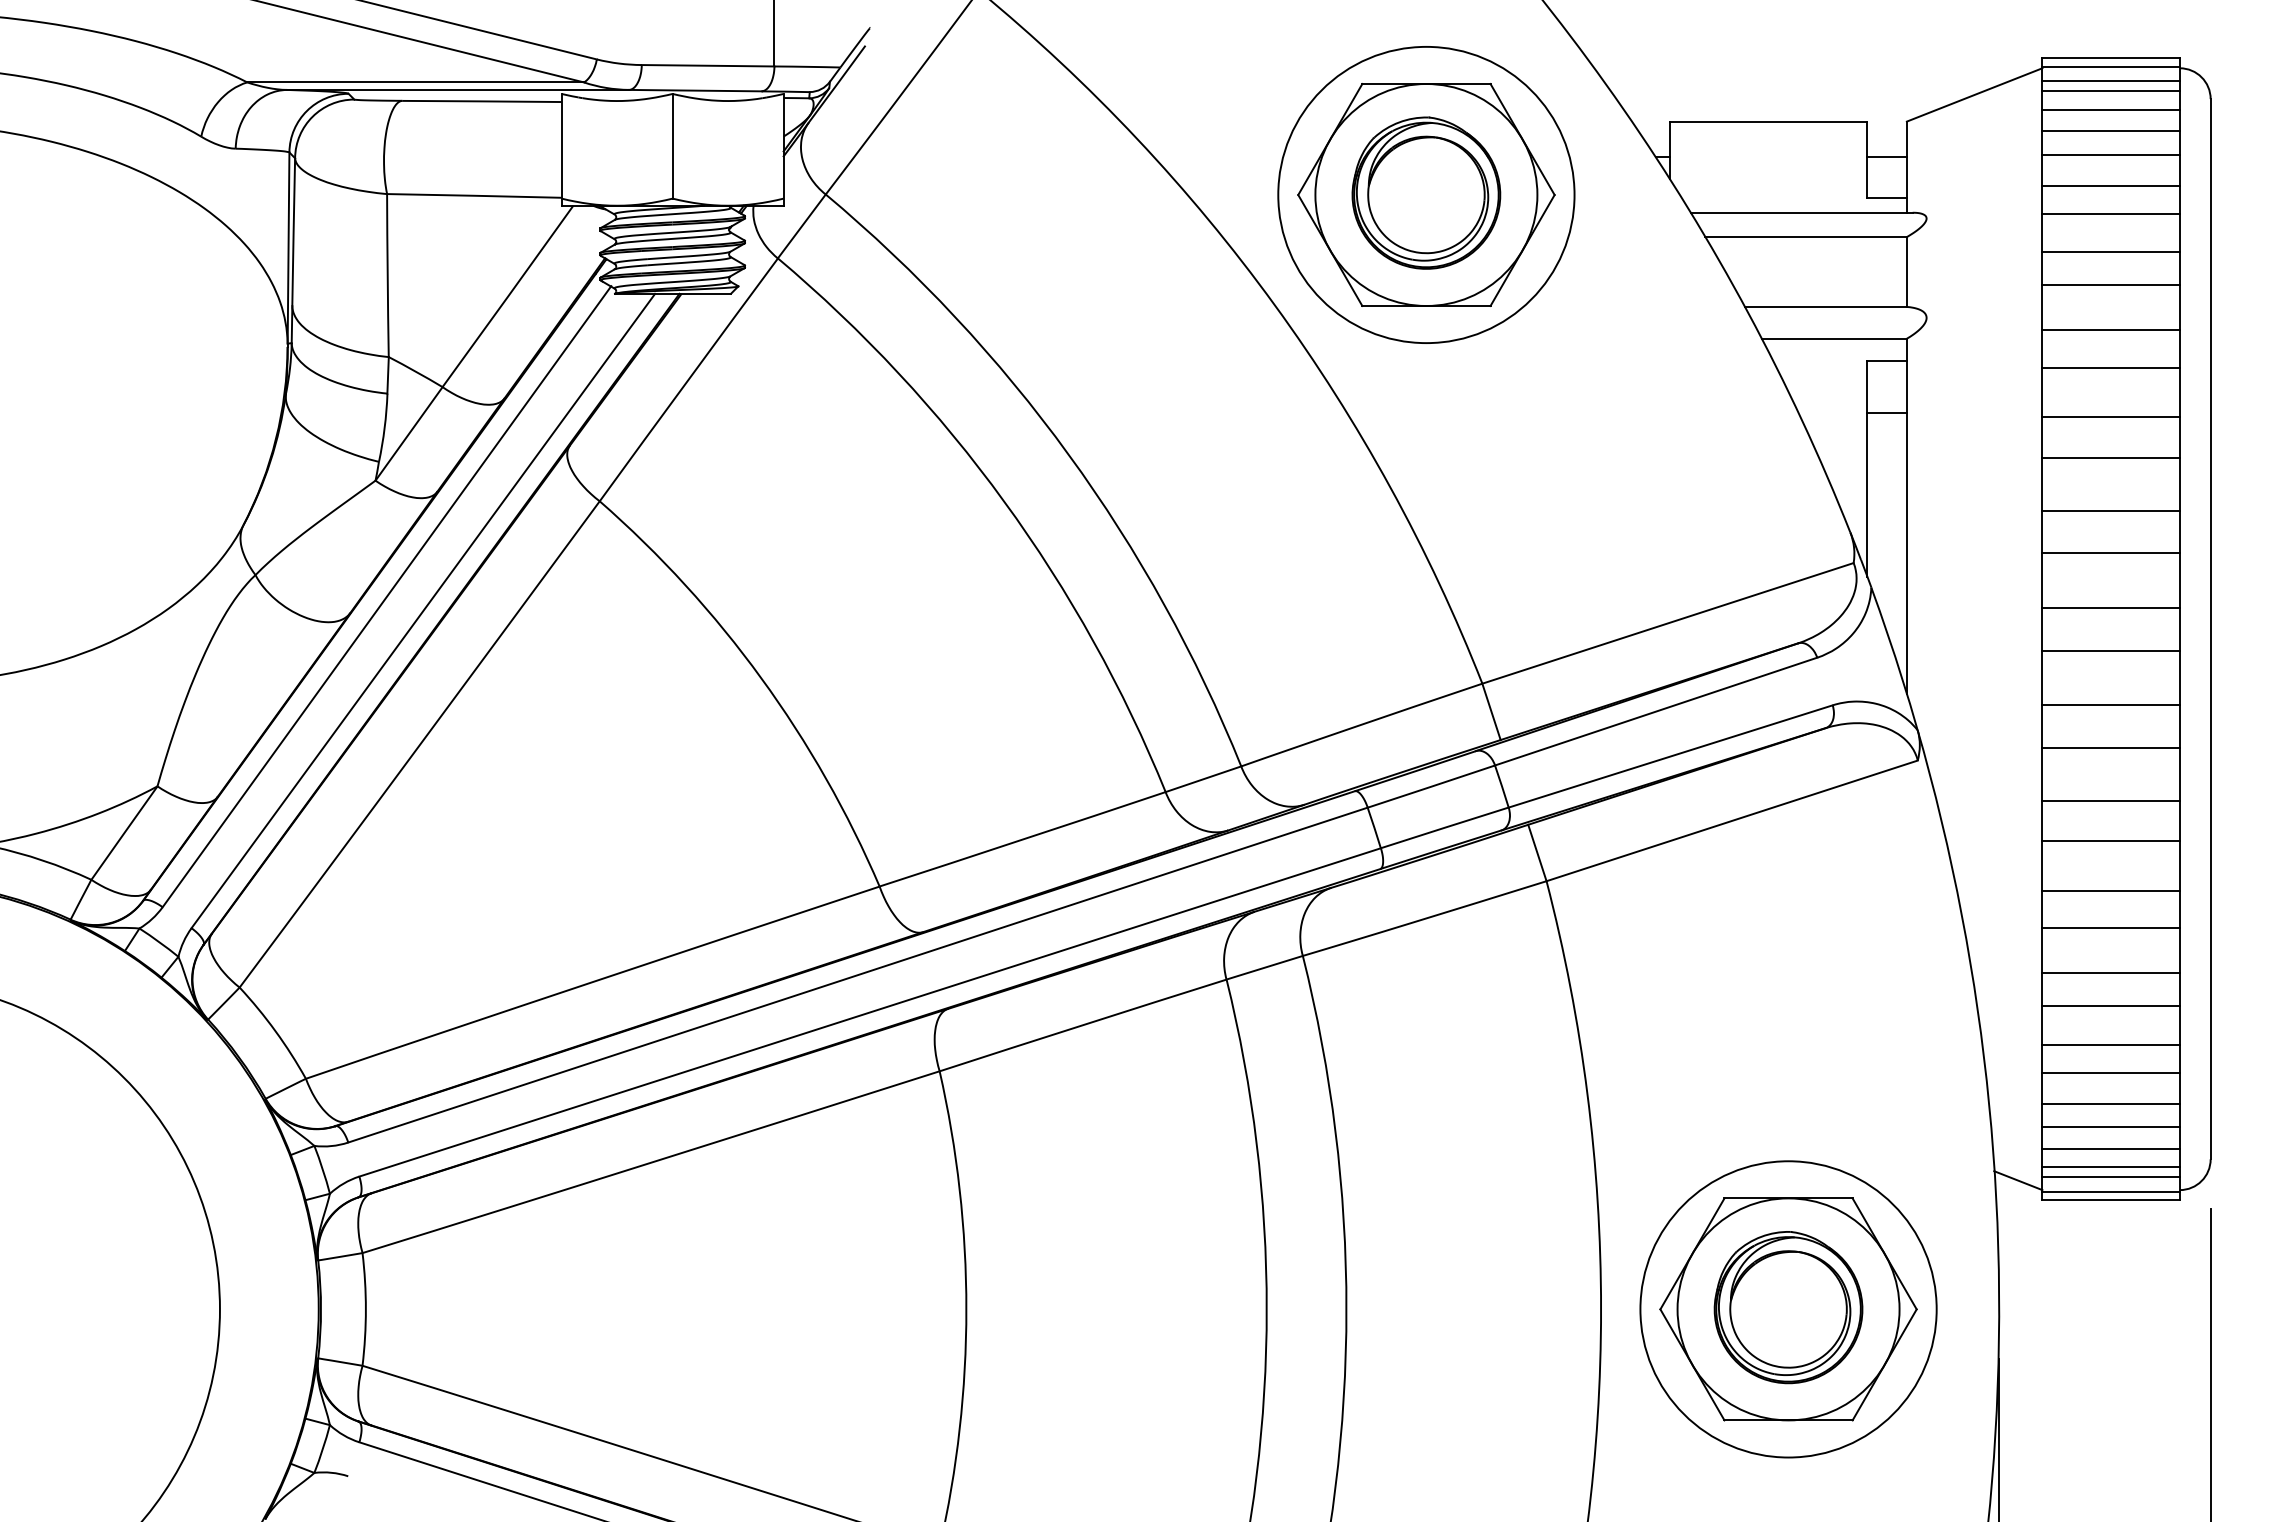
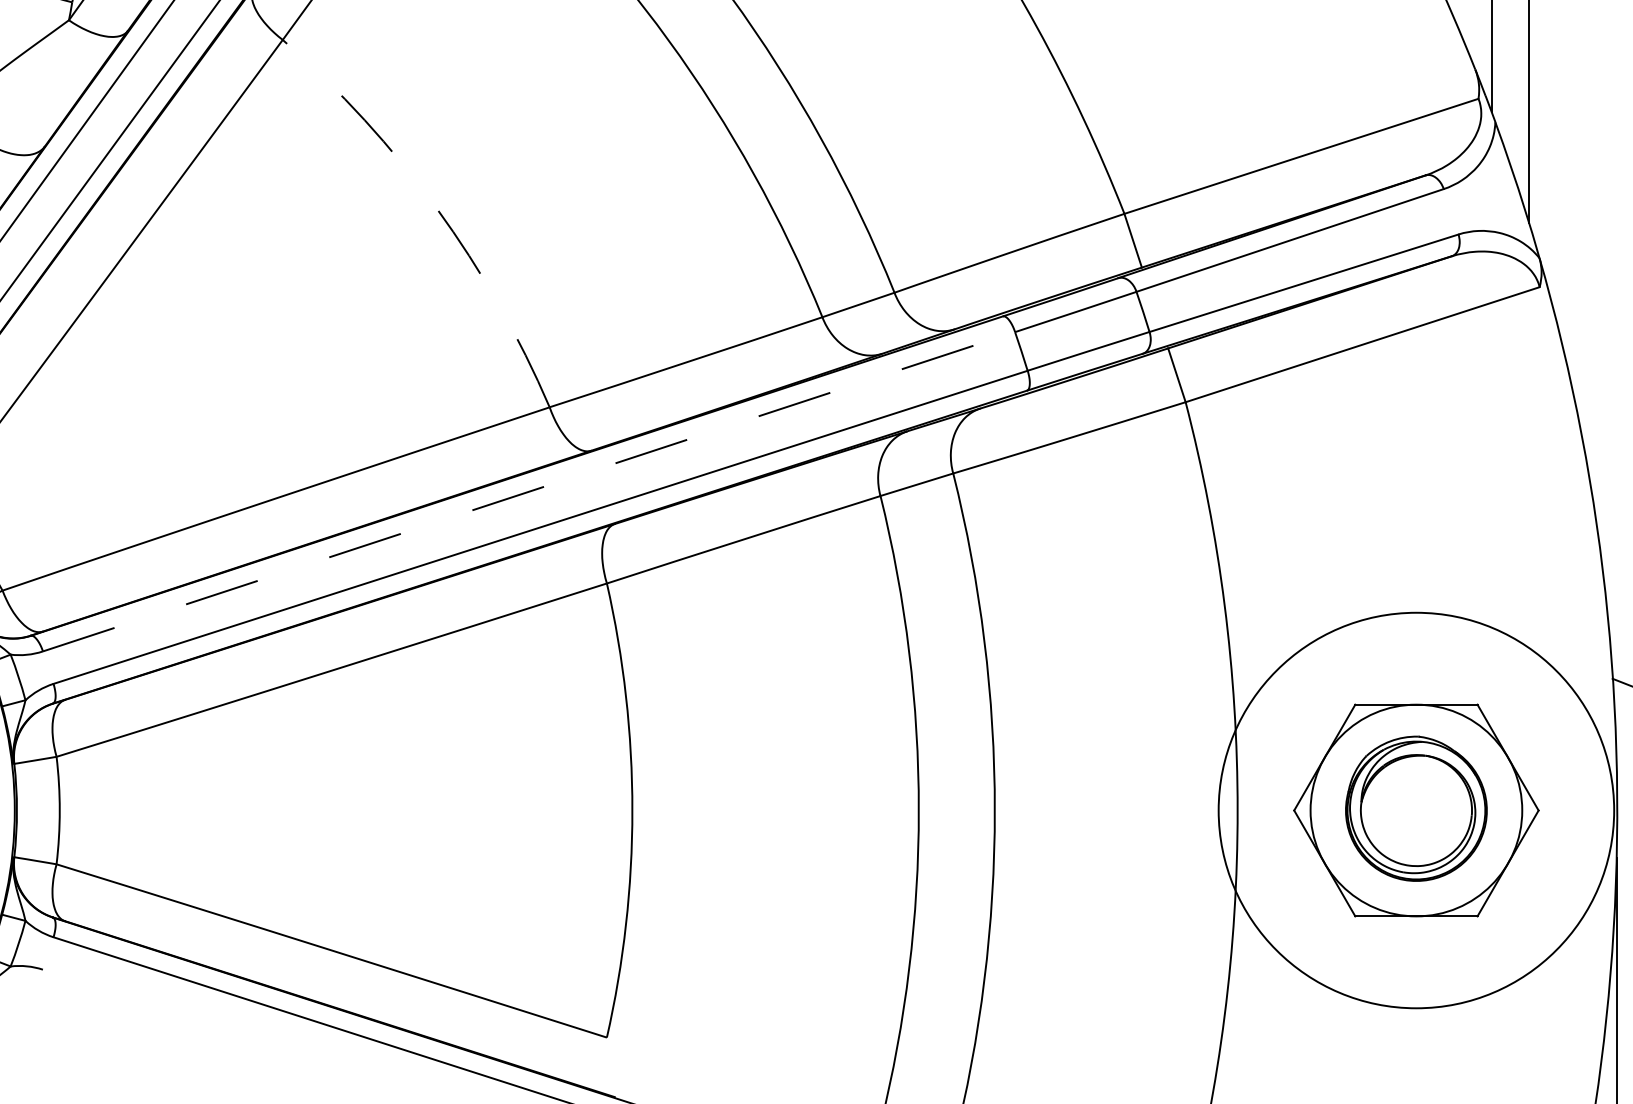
arc: (761, 678) -> (437, 208), solid -> dashed
line: (858, 975) -> (529, 492), solid -> dashed
circle: (1788, 1309) -> (1416, 810), size x1.4

